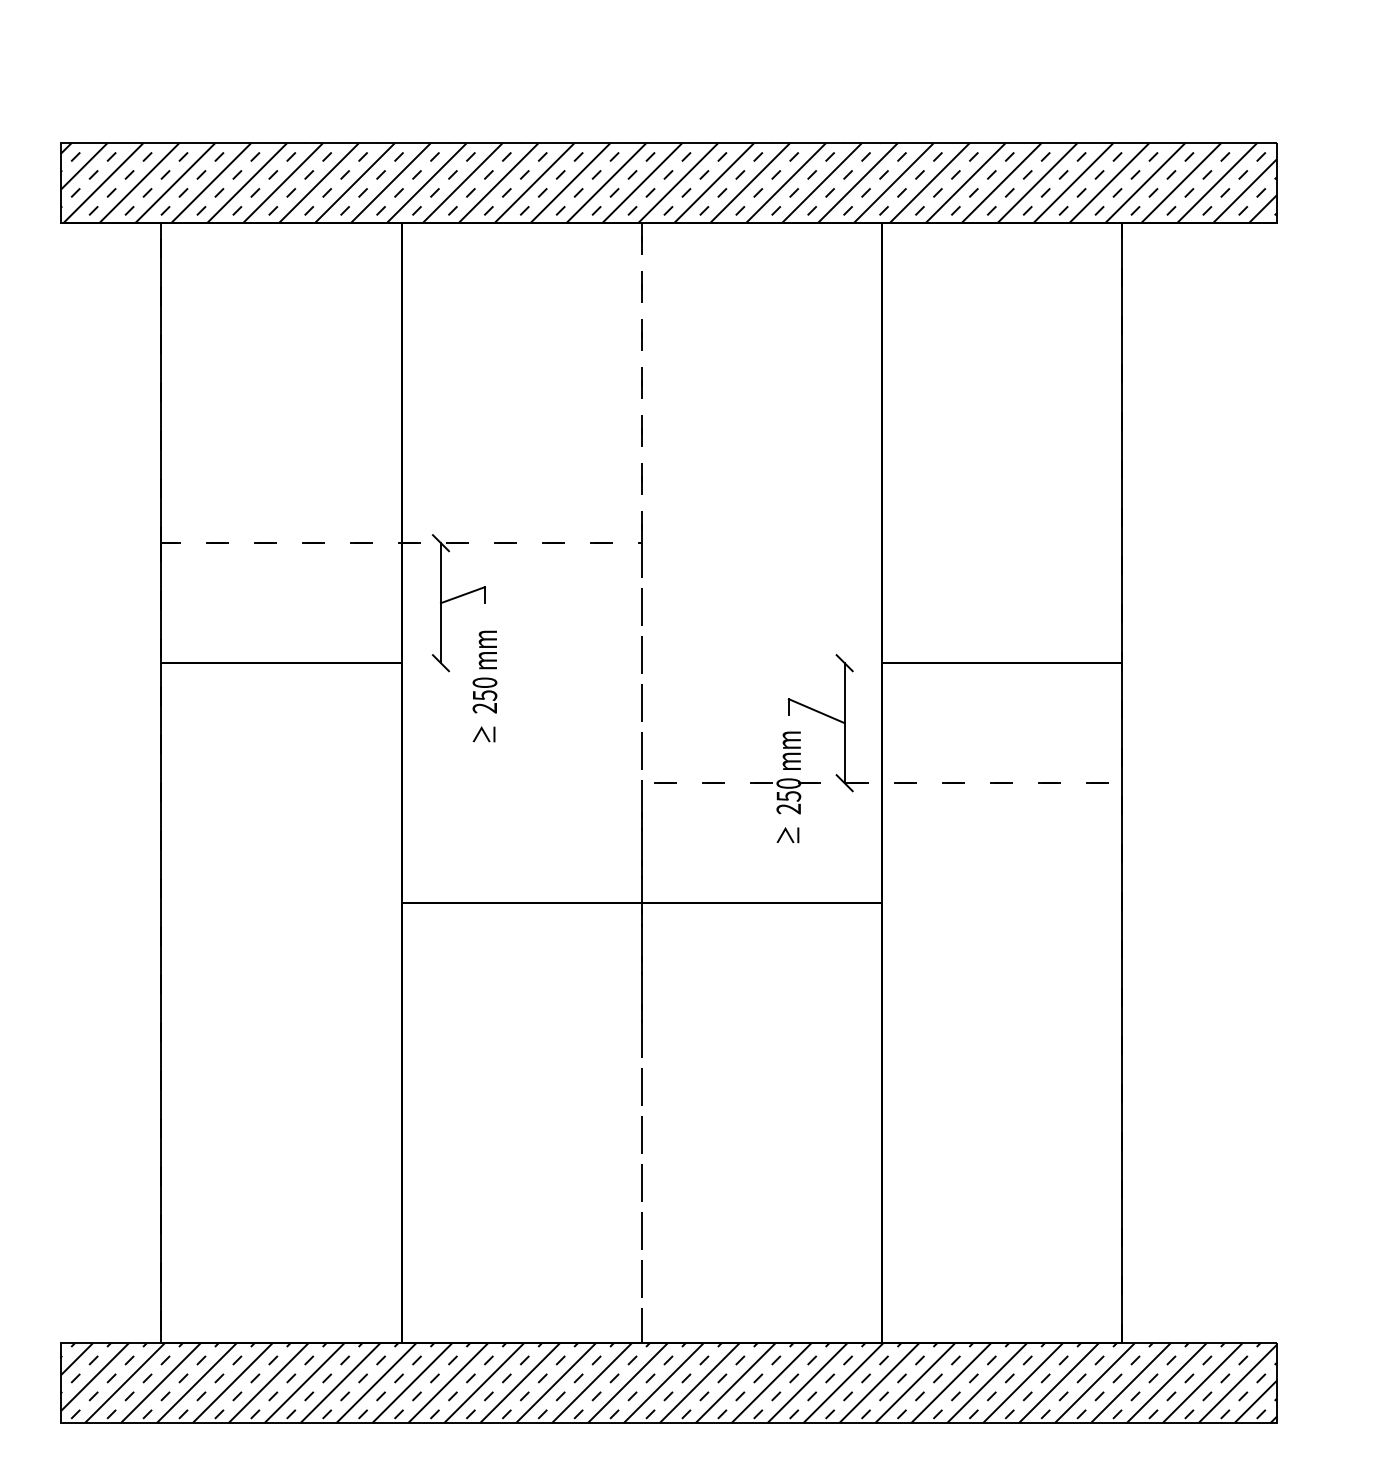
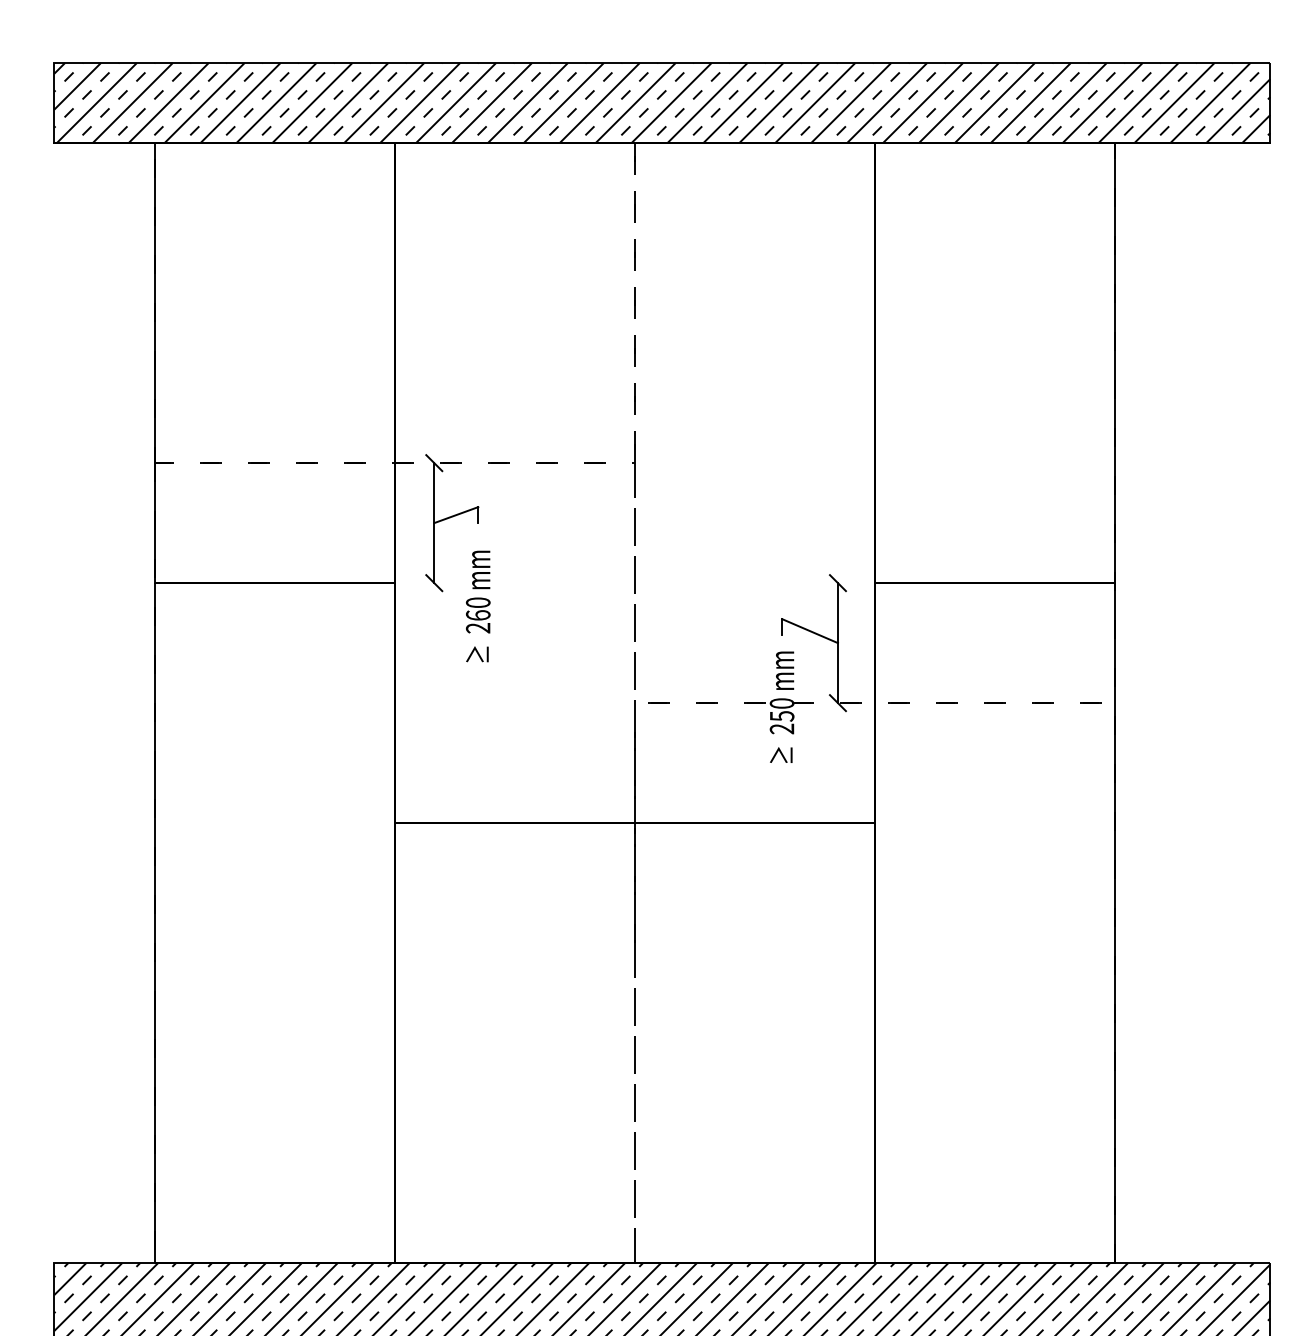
text: (484, 695) -> (477, 615), 250 -> 260

